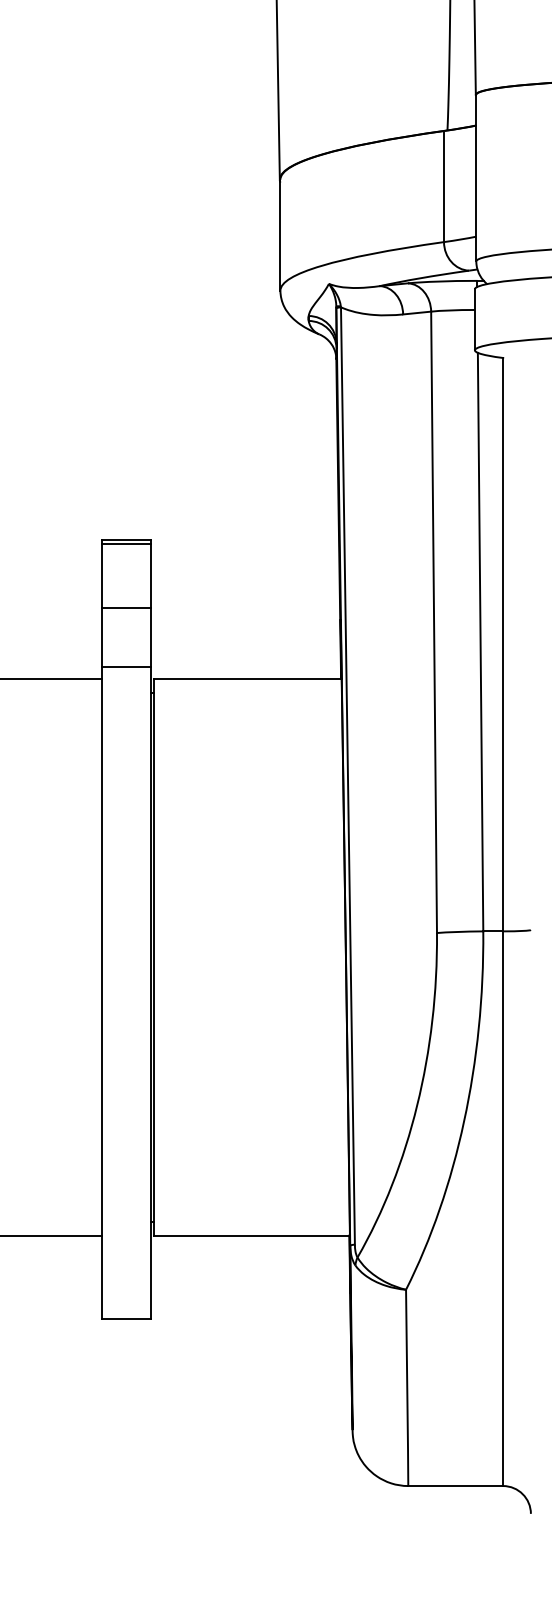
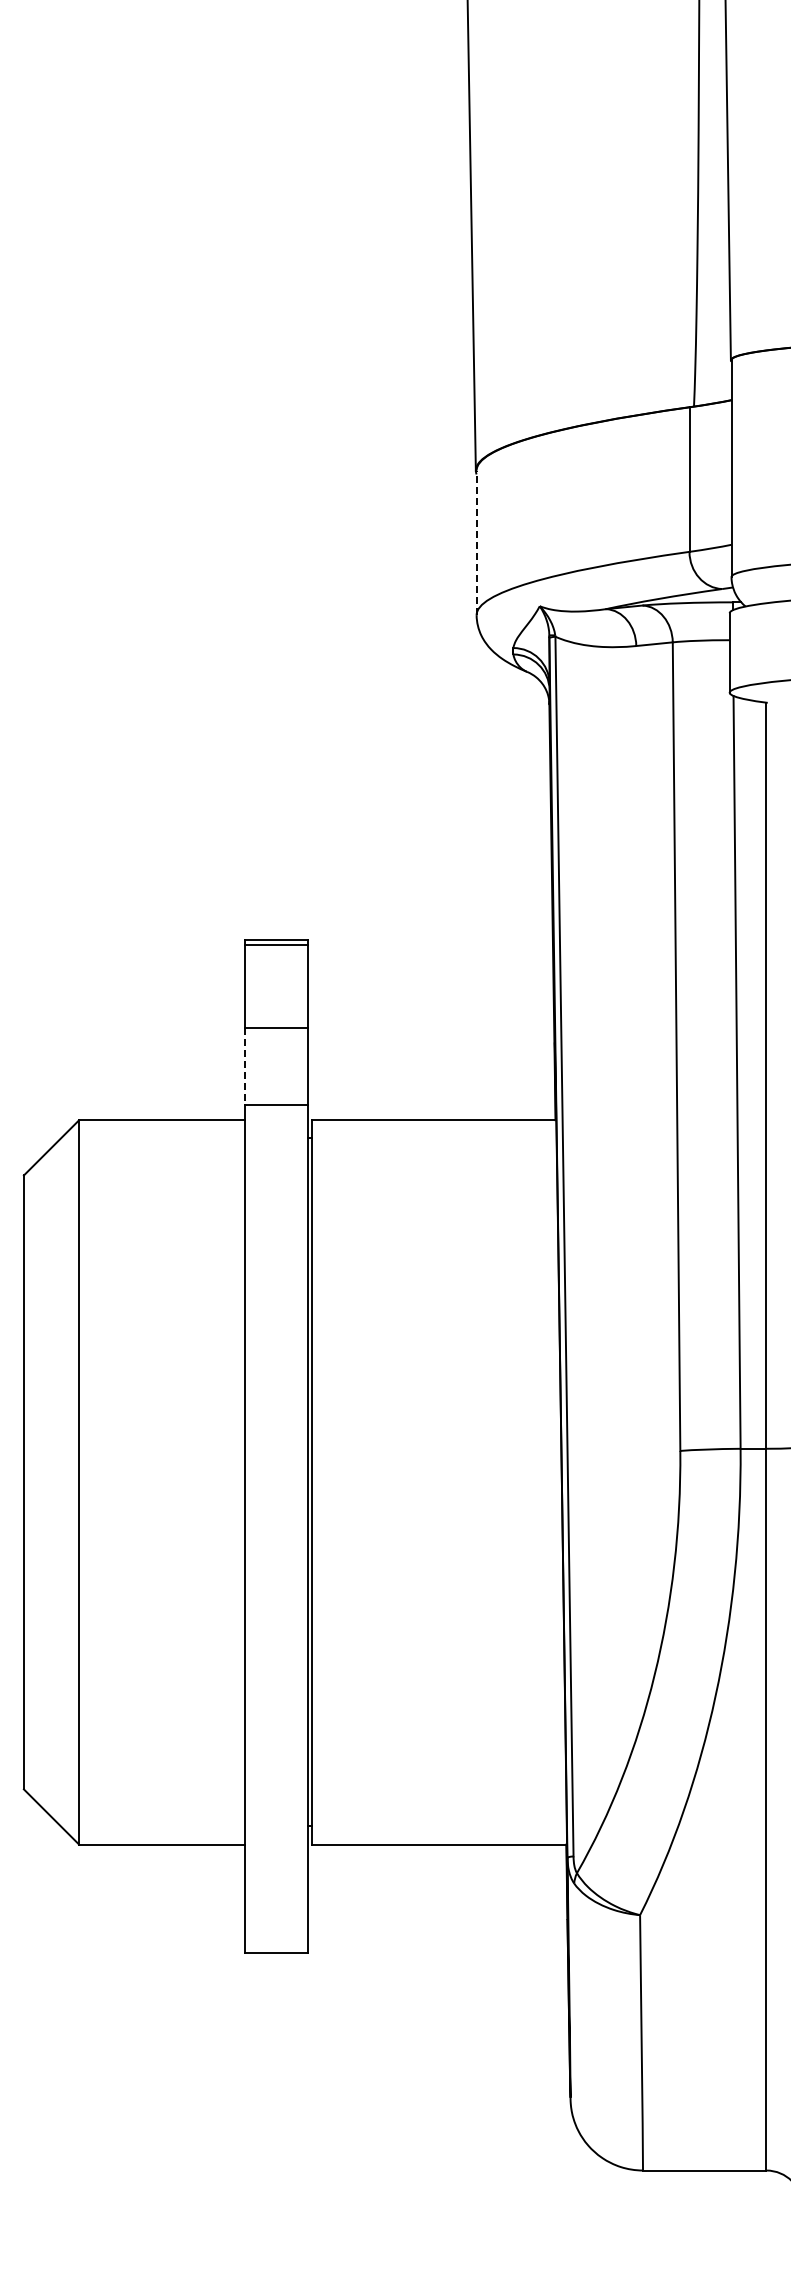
line: (280, 234) -> (476, 542), solid -> dashed
line: (102, 637) -> (244, 1066), solid -> dashed

